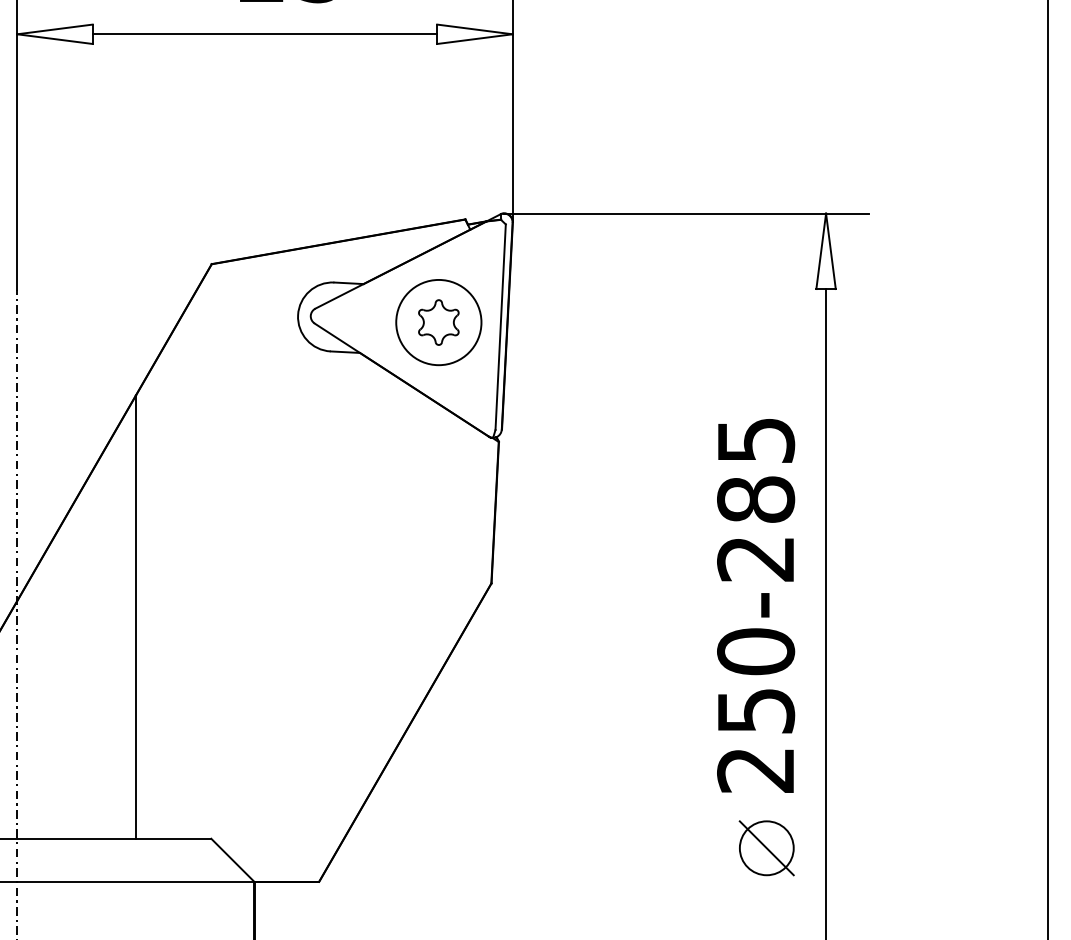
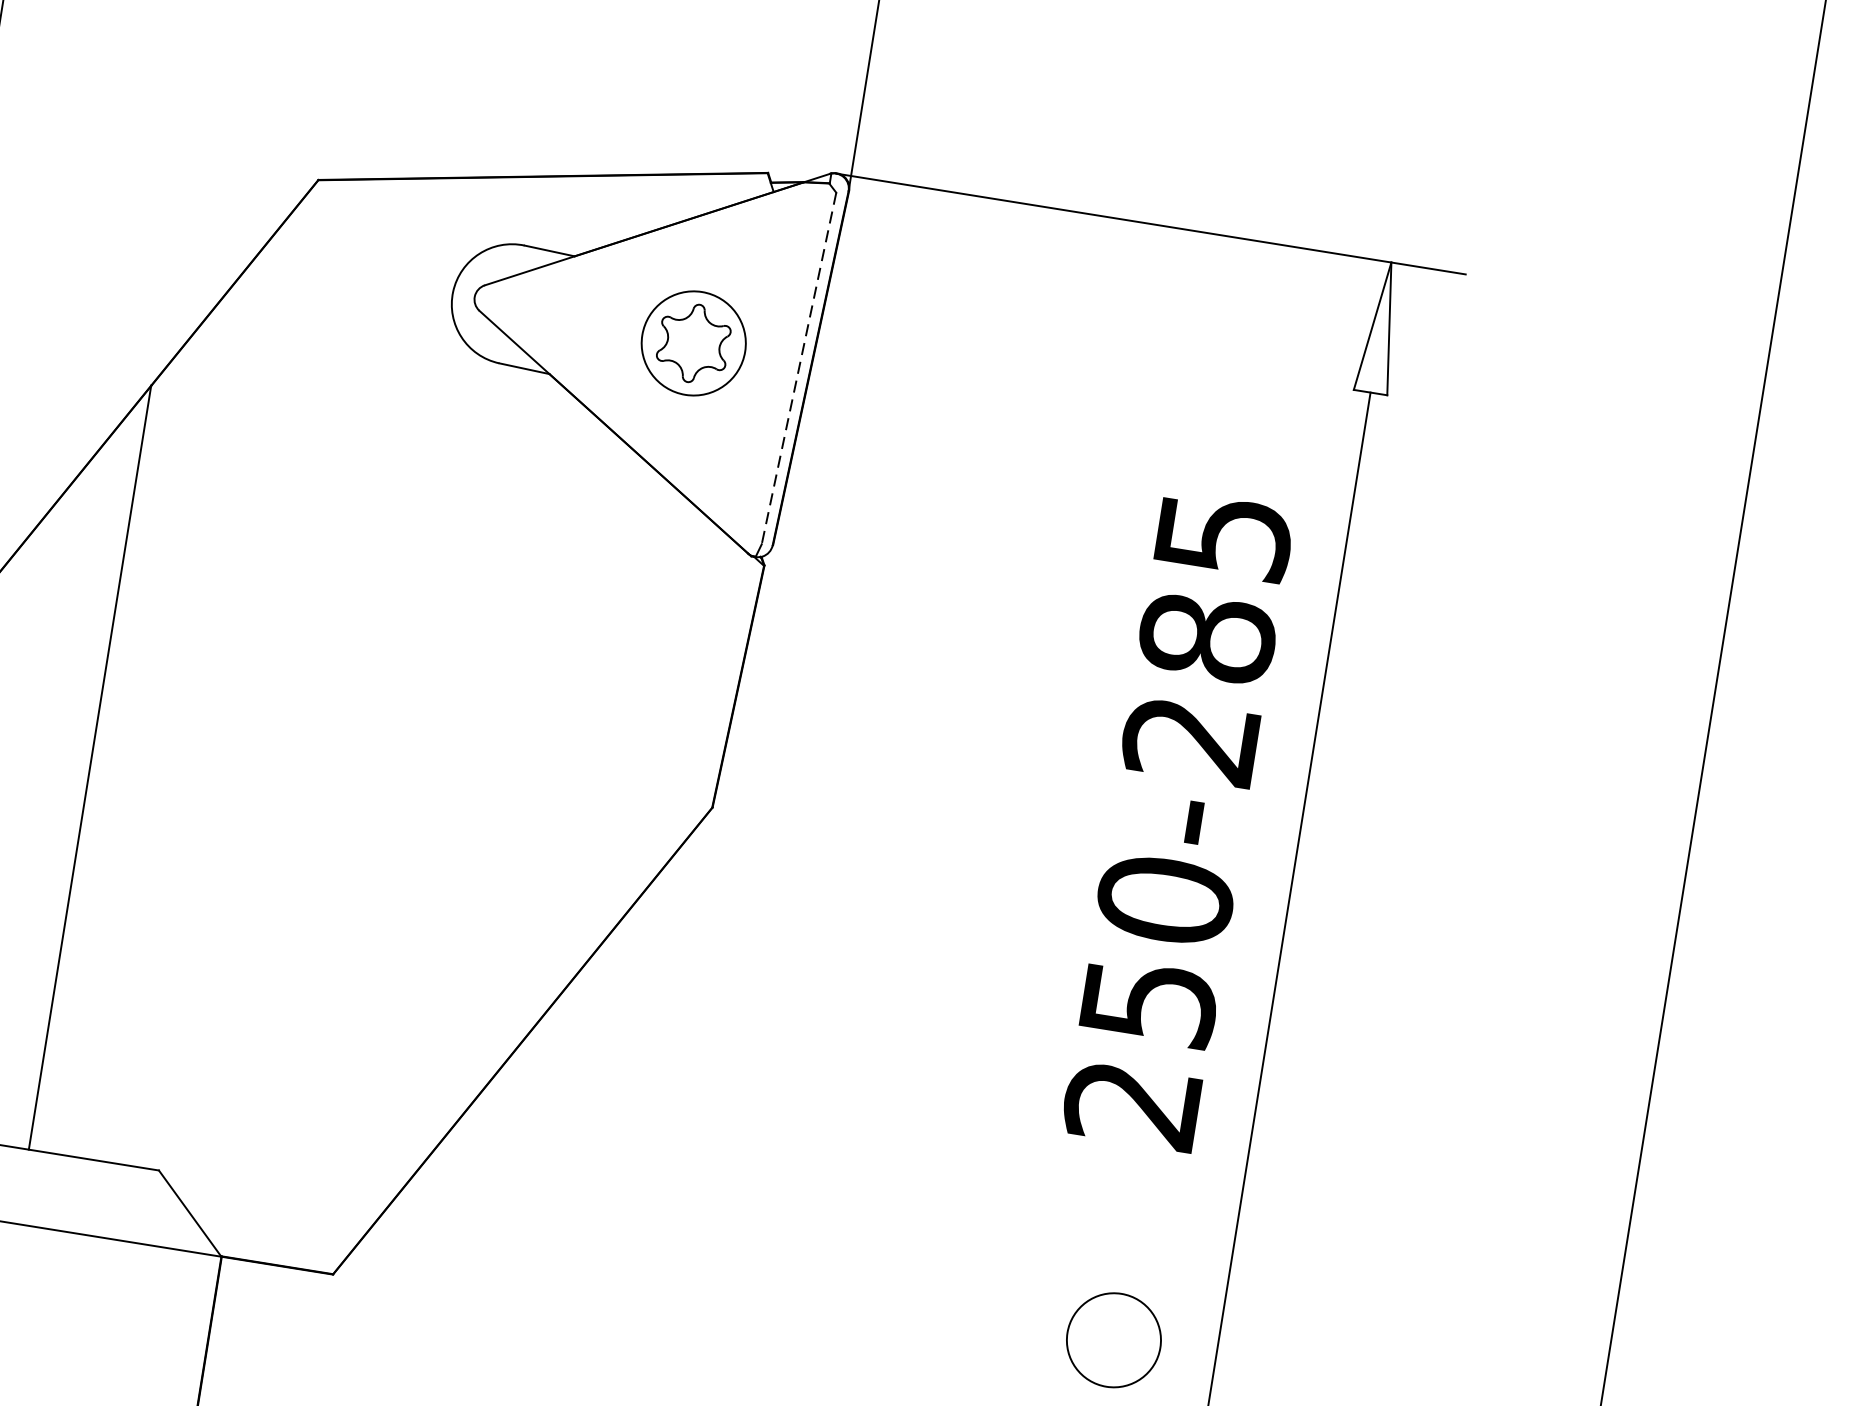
circle: (438, 322) -> (693, 343), size x0.7
line: (500, 327) -> (798, 368), solid -> dashed
text: (756, 605) -> (1178, 820), moved
line: (766, 848) -> (1113, 1340), removed

